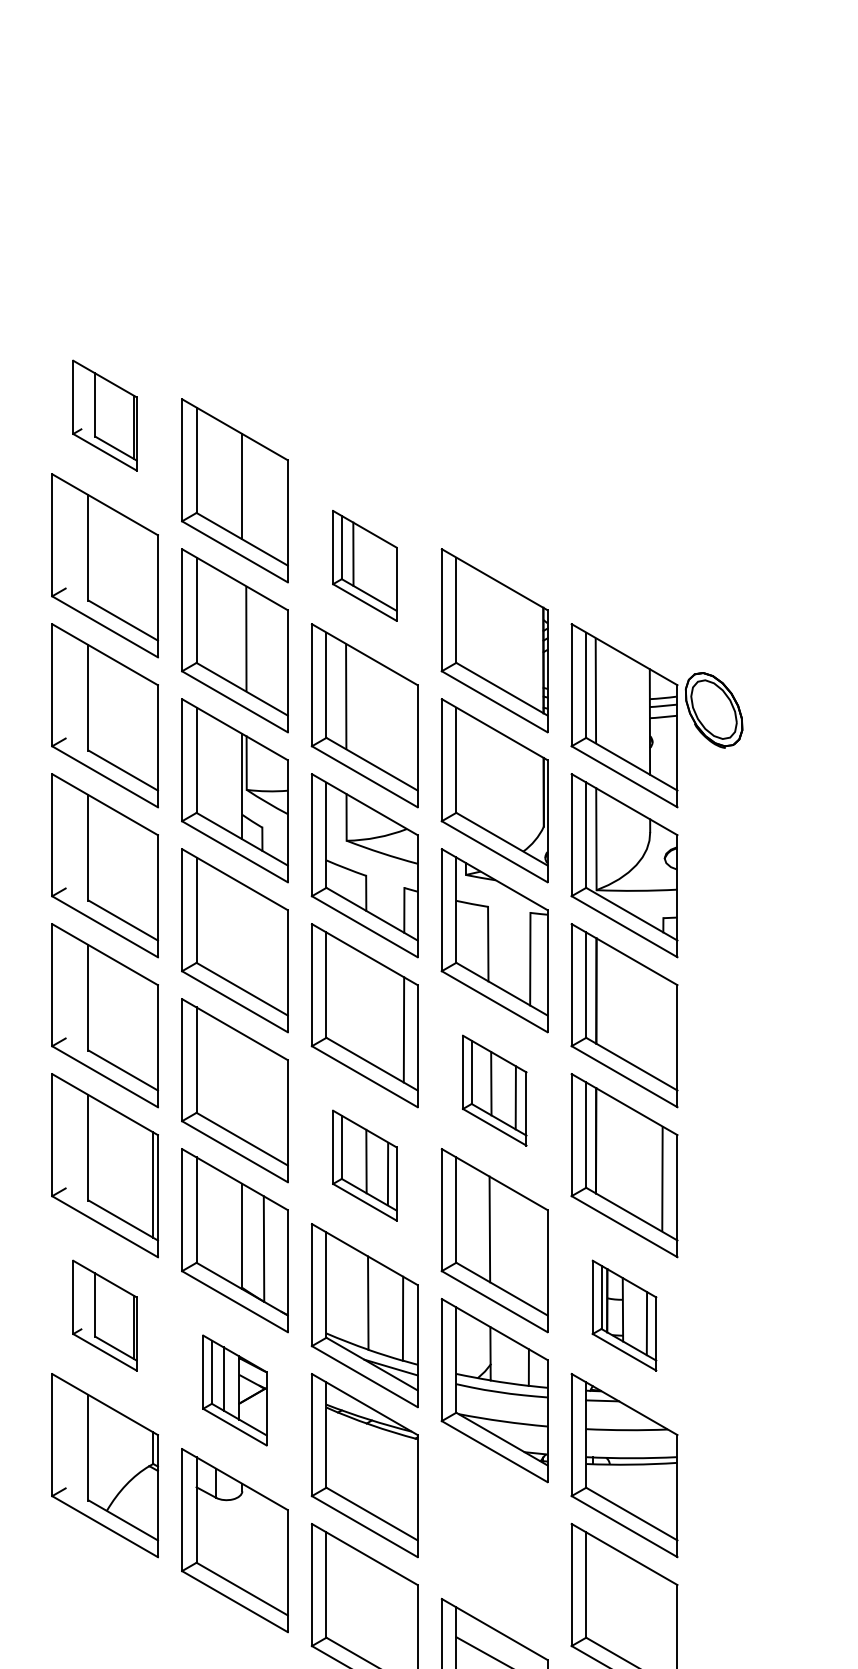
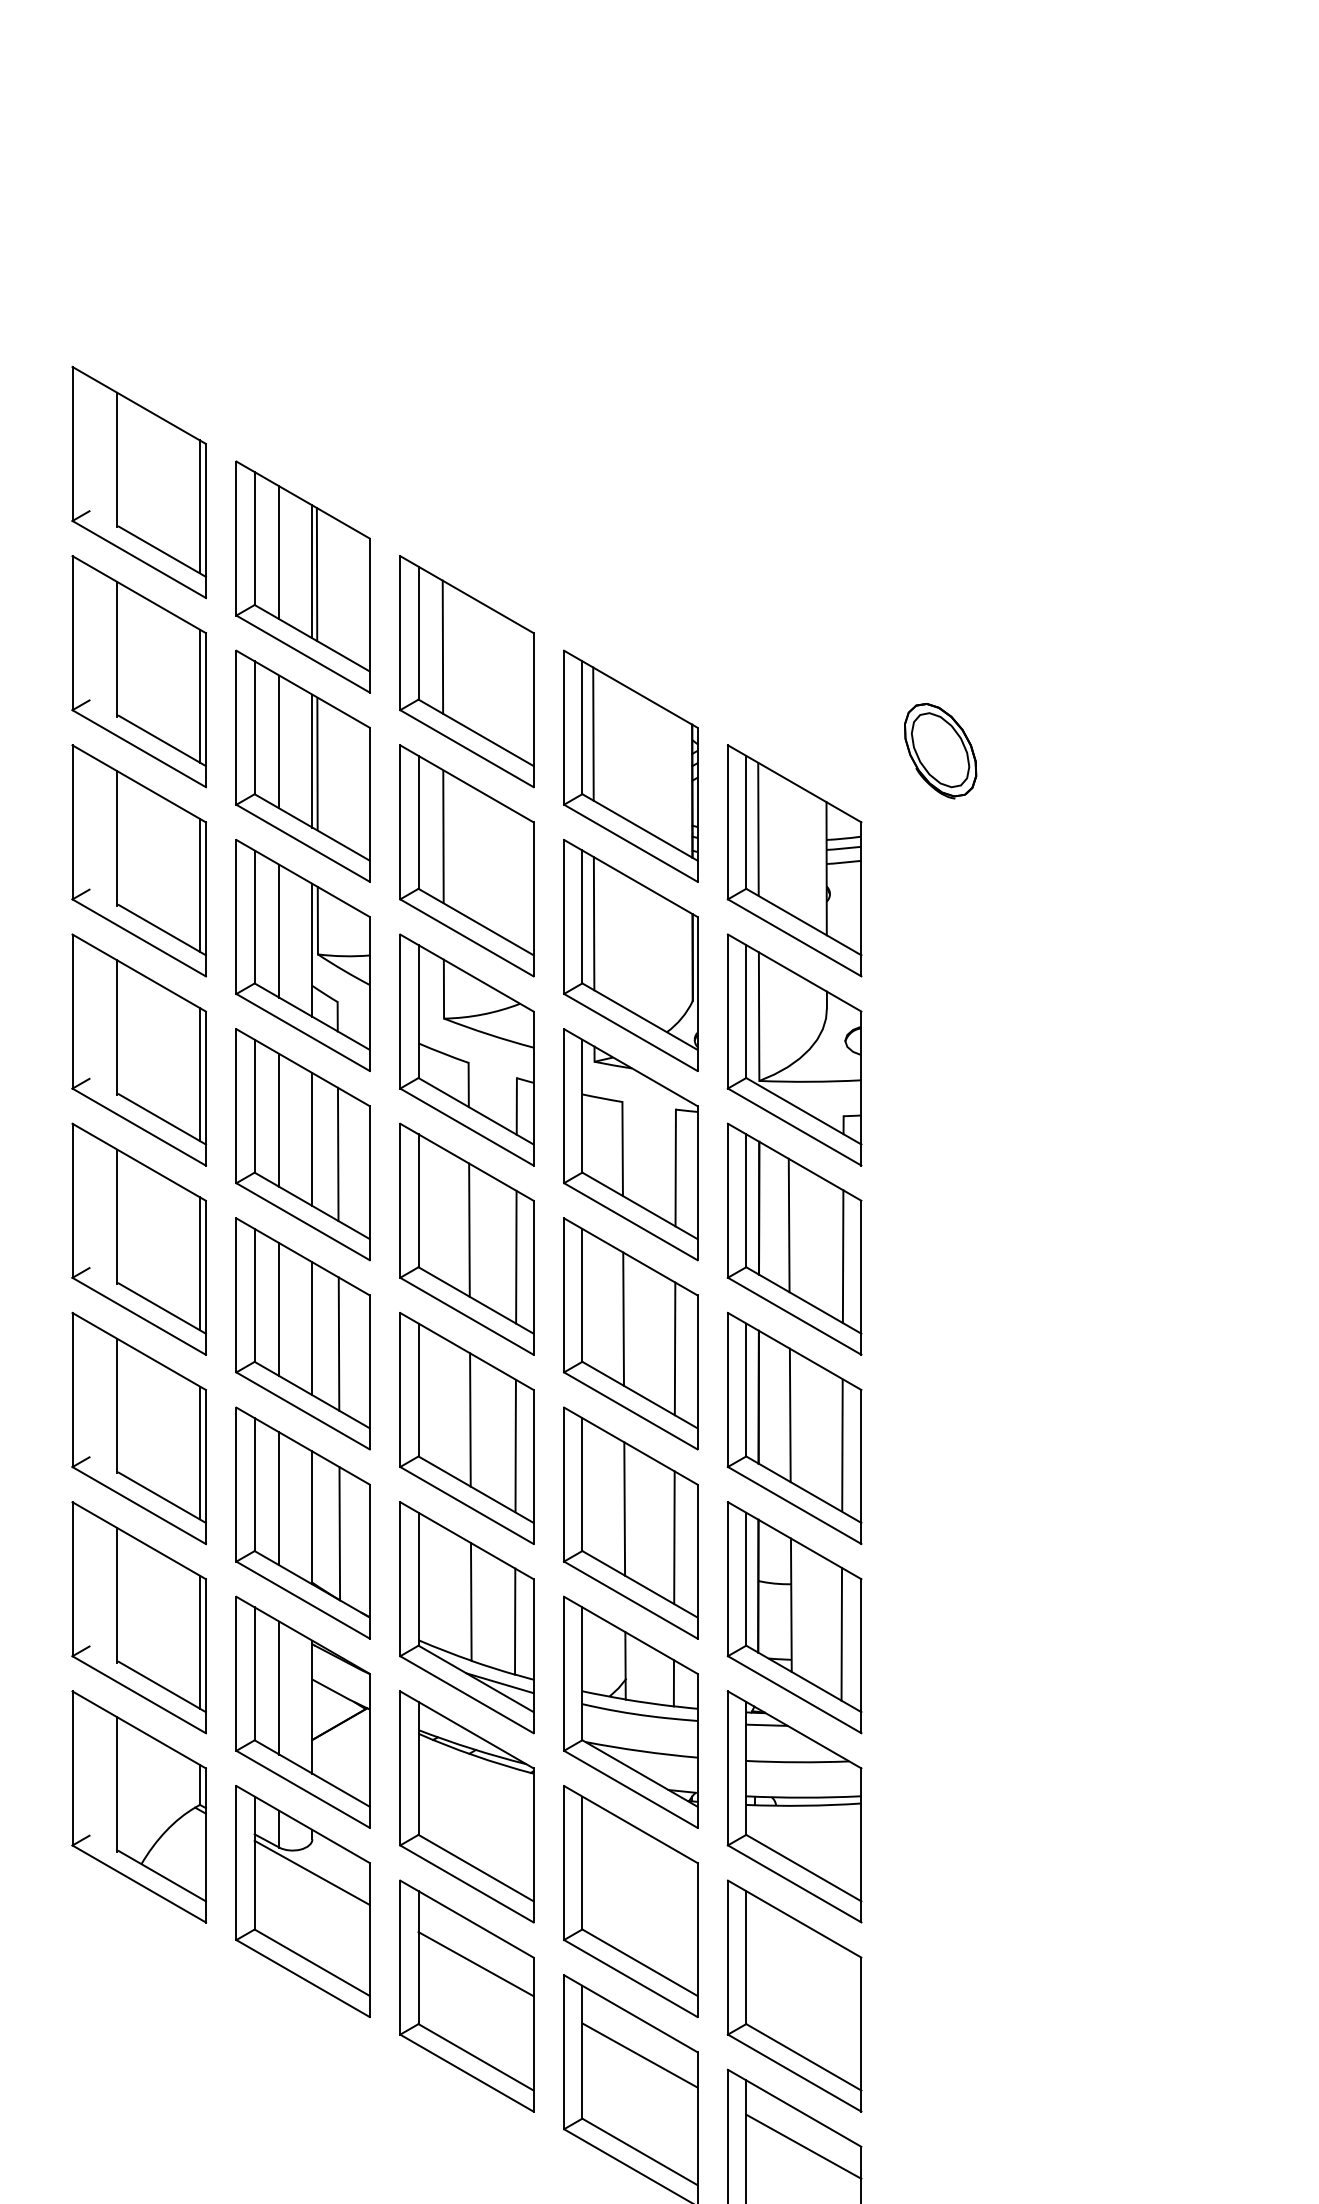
part: (104, 415) -> (138, 481), size x1.67
line: (216, 471) -> (279, 552), added
line: (245, 488) -> (316, 574), added
part: (364, 565) -> (466, 671), size x1.67
line: (152, 584) -> (199, 695), added
line: (465, 614) -> (593, 733), added
line: (216, 621) -> (279, 741), added
line: (242, 636) -> (312, 760), added
part: (714, 710) -> (940, 751), moved
line: (152, 734) -> (199, 884), added
line: (465, 765) -> (593, 923), added
line: (216, 770) -> (279, 930), added
line: (152, 885) -> (199, 1074), added
line: (216, 921) -> (279, 1120), added
line: (242, 936) -> (312, 1139), added
line: (262, 948) -> (337, 1154), added
line: (619, 1004) -> (788, 1225), added
line: (366, 1007) -> (469, 1229), added
line: (662, 1029) -> (842, 1256), added
line: (152, 1034) -> (199, 1263), added
line: (216, 1071) -> (279, 1309), added
line: (242, 1086) -> (312, 1328), added
part: (494, 1090) -> (630, 1333), size x1.67
line: (263, 1098) -> (338, 1343), added
line: (620, 1155) -> (789, 1415), added
part: (364, 1165) -> (466, 1428), size x1.67
line: (216, 1221) -> (279, 1498), added
line: (529, 1252) -> (674, 1537), added
part: (104, 1315) -> (138, 1617), size x1.67
part: (624, 1315) -> (794, 1617), size x1.67
part: (234, 1389) -> (302, 1711), size x1.67
line: (241, 1517) -> (311, 1872), added
part: (494, 1540) -> (630, 1901), added
line: (371, 1590) -> (475, 1964), added

